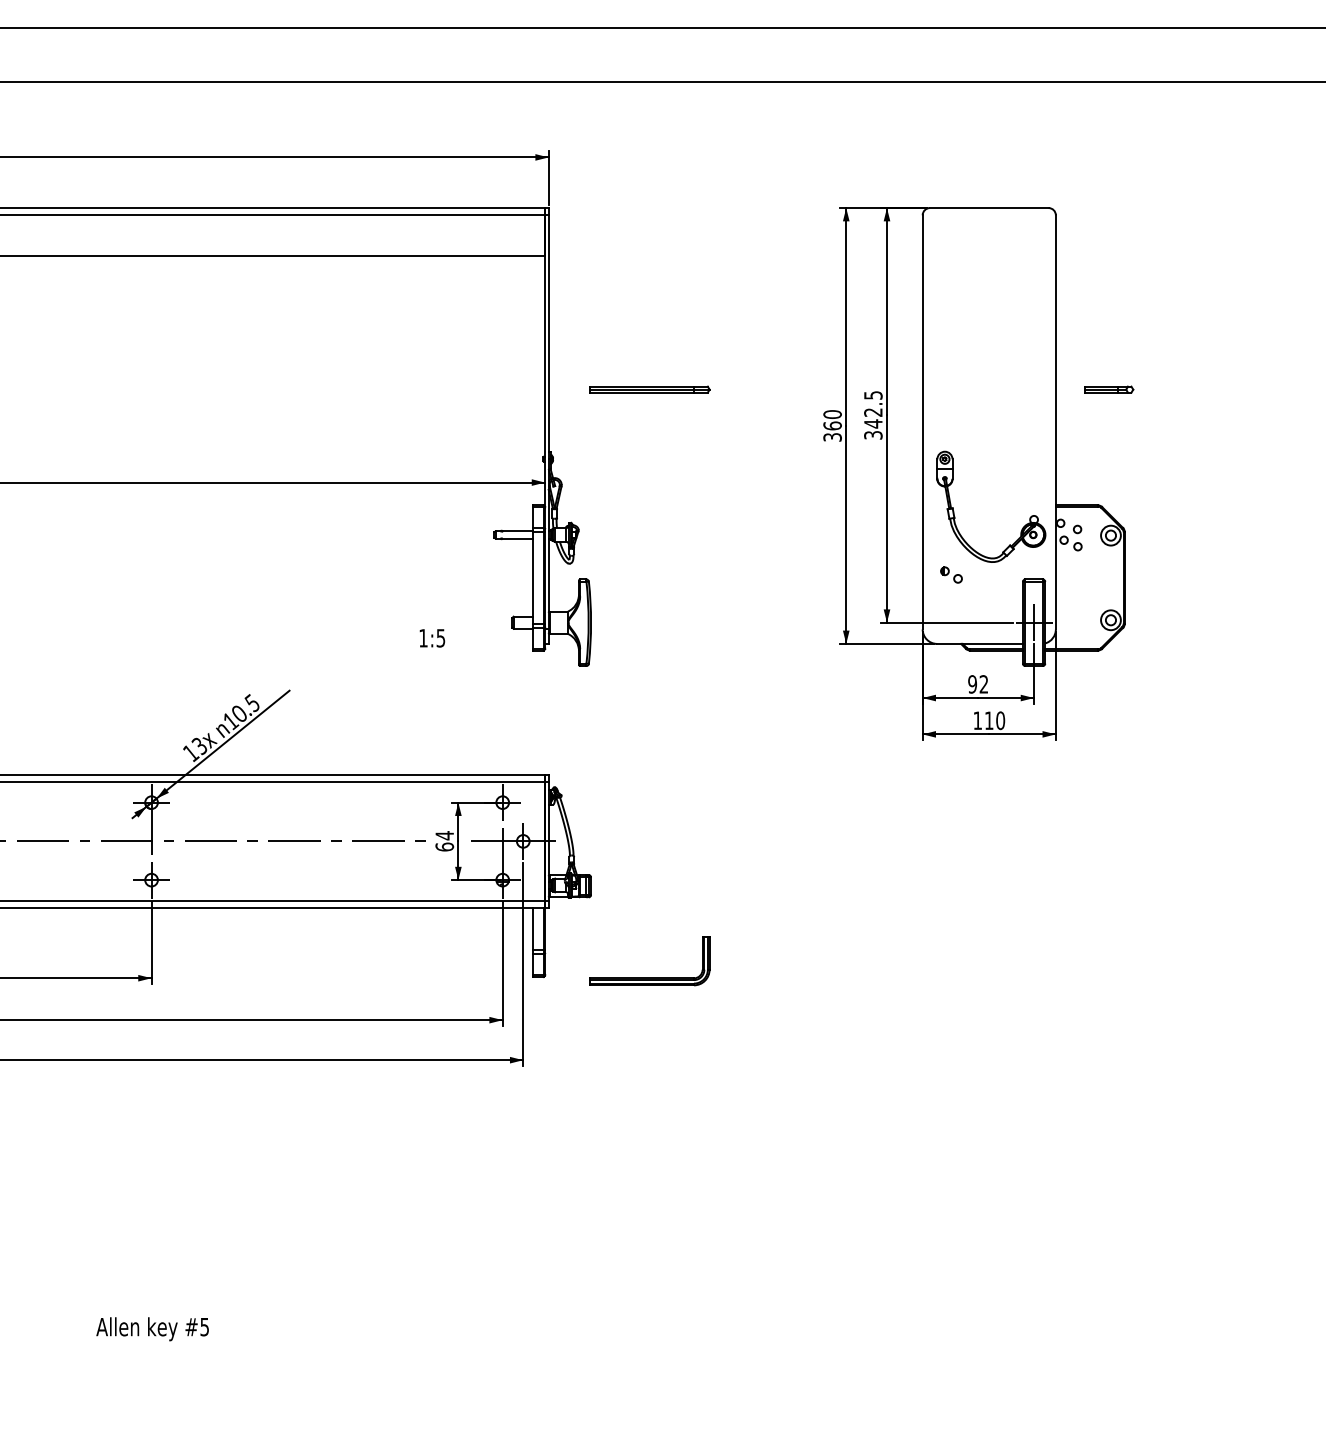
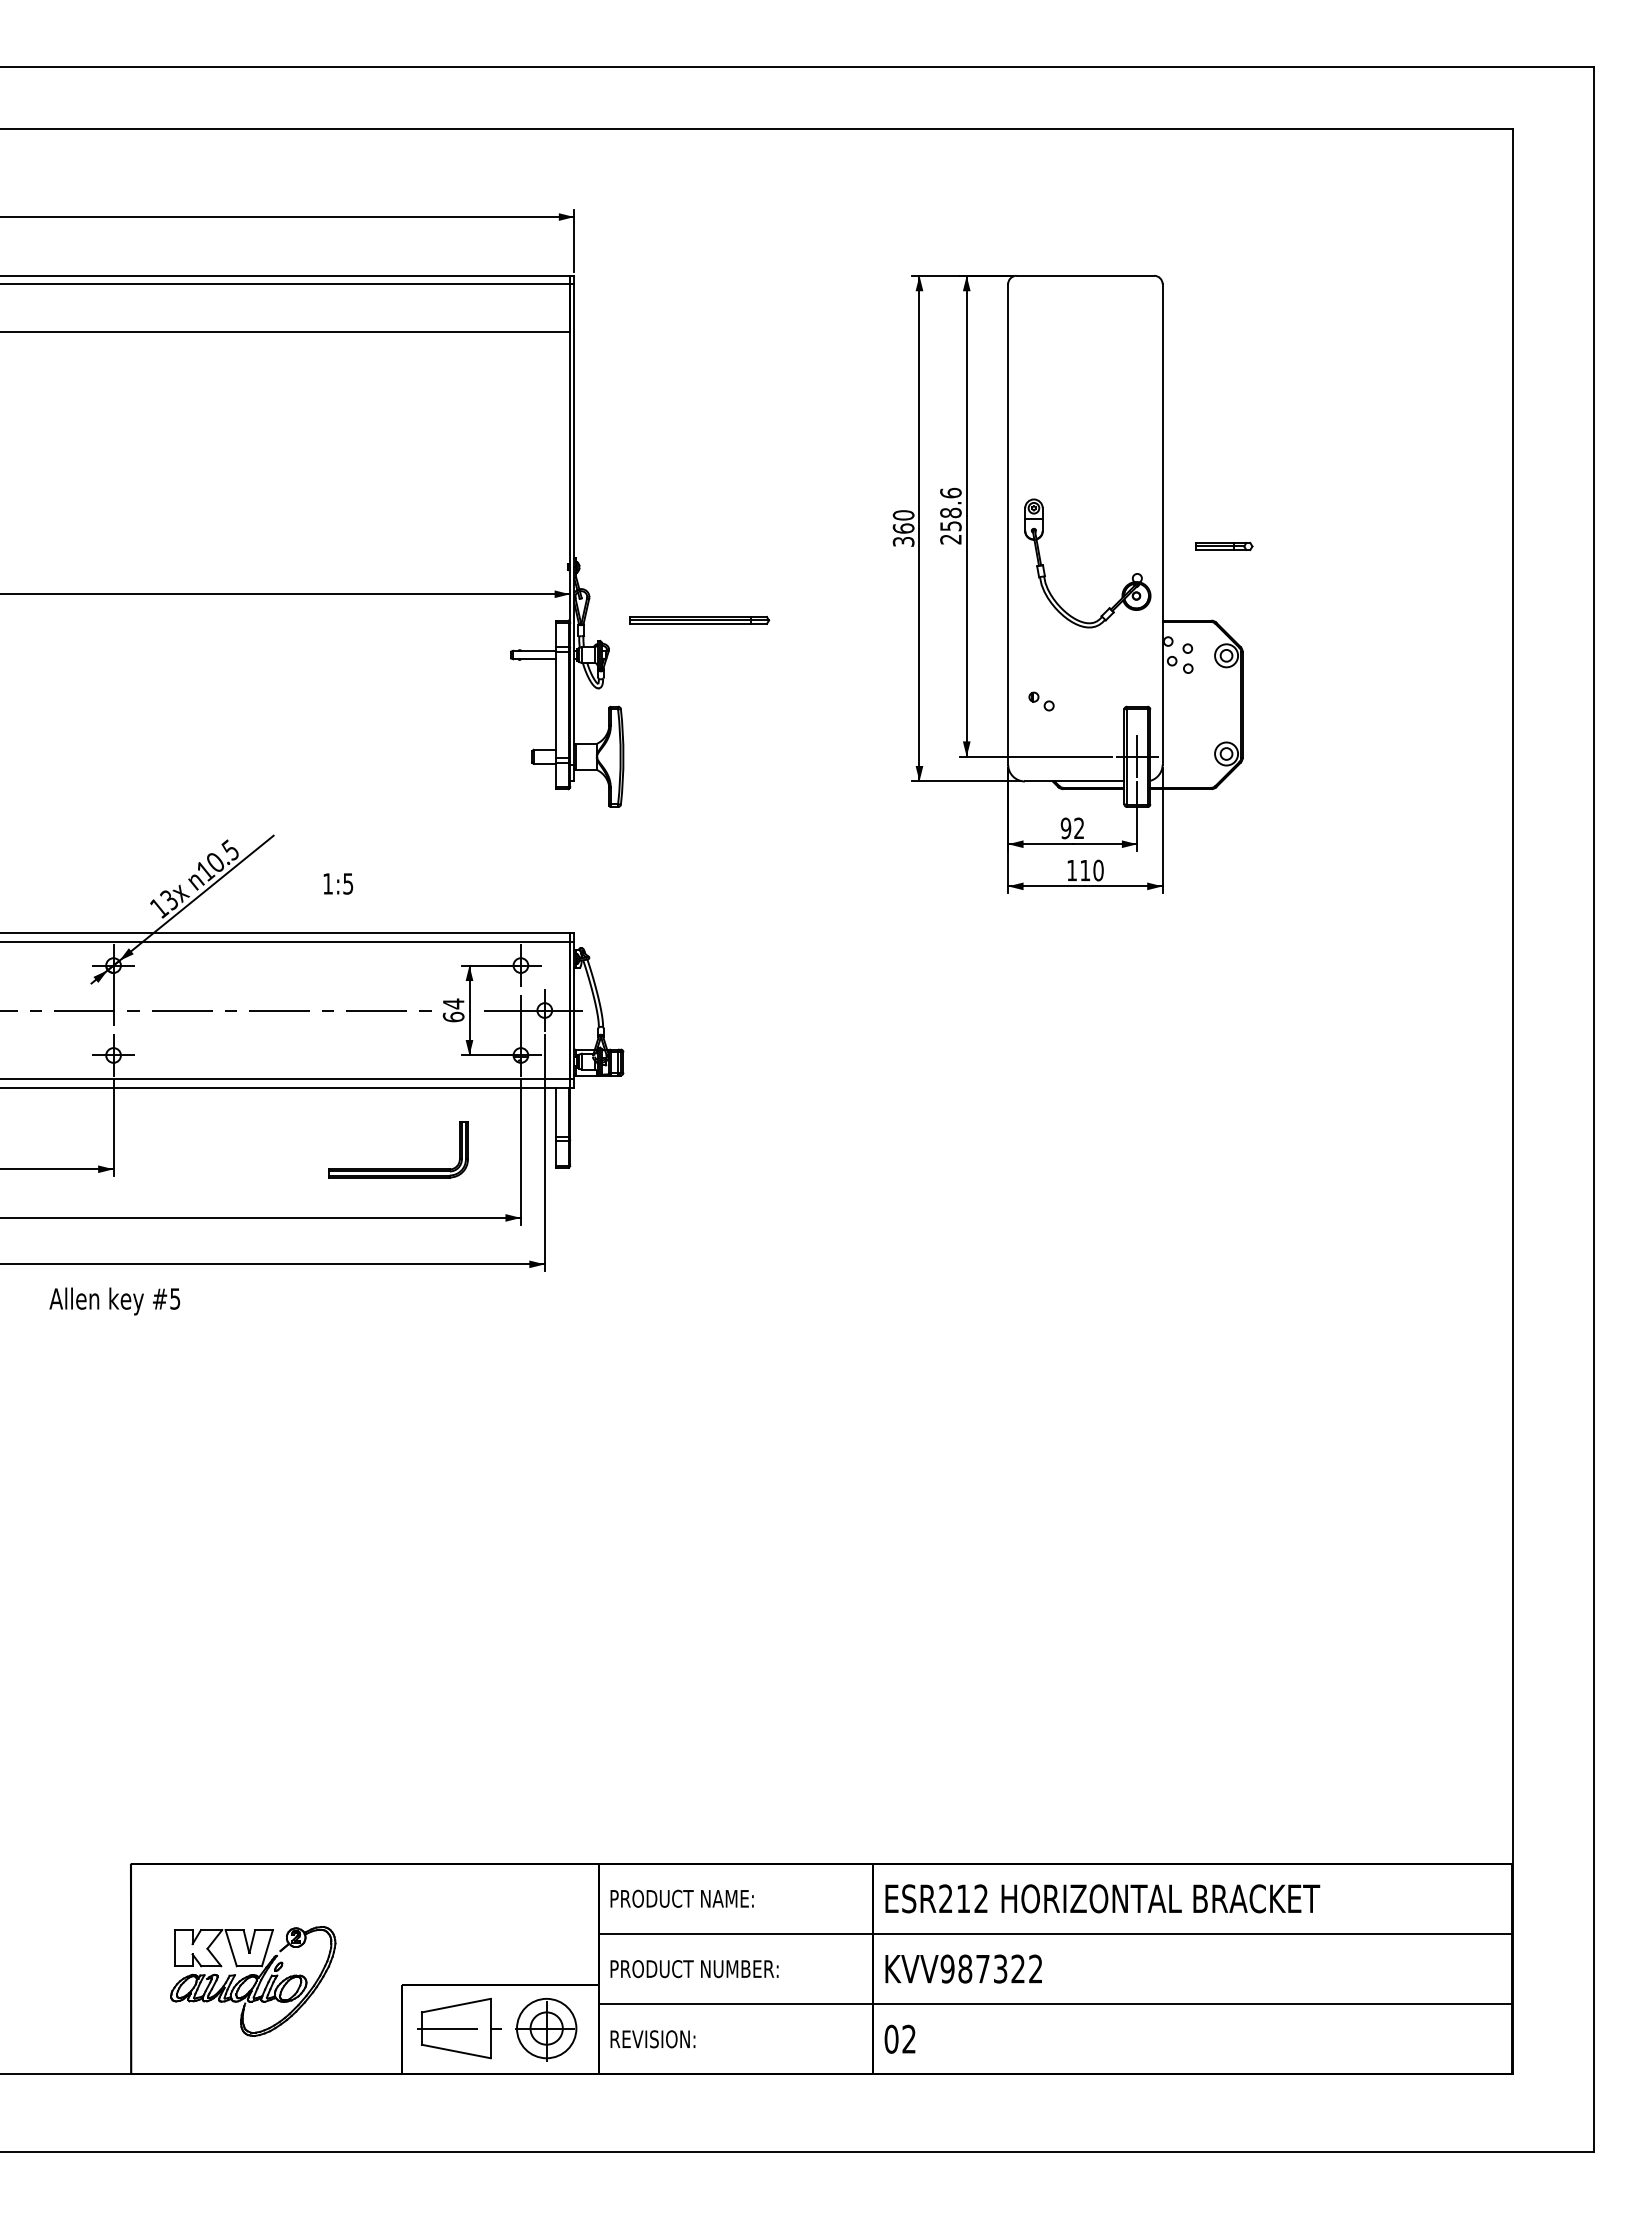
part: (1109, 388) -> (1224, 545), moved
part: (649, 389) -> (699, 620), moved
text: (873, 414) -> (950, 515), 342.5 -> 258.6
part: (954, 514) -> (1045, 572), moved
text: (432, 637) -> (338, 883), moved
part: (649, 977) -> (398, 1168), moved
text: (152, 1329) -> (114, 1301), moved

